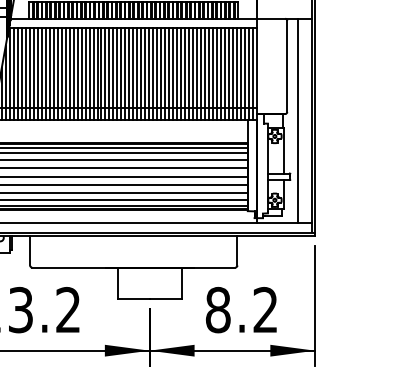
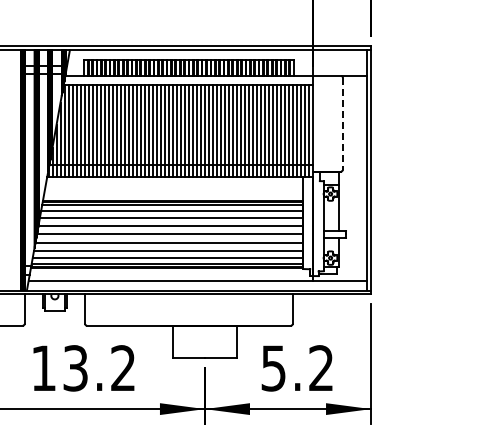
line: (287, 66) -> (343, 123), solid -> dashed
line: (298, 119) -> (354, 177), removed
text: (218, 310) -> (273, 368), 8.2 -> 5.2

